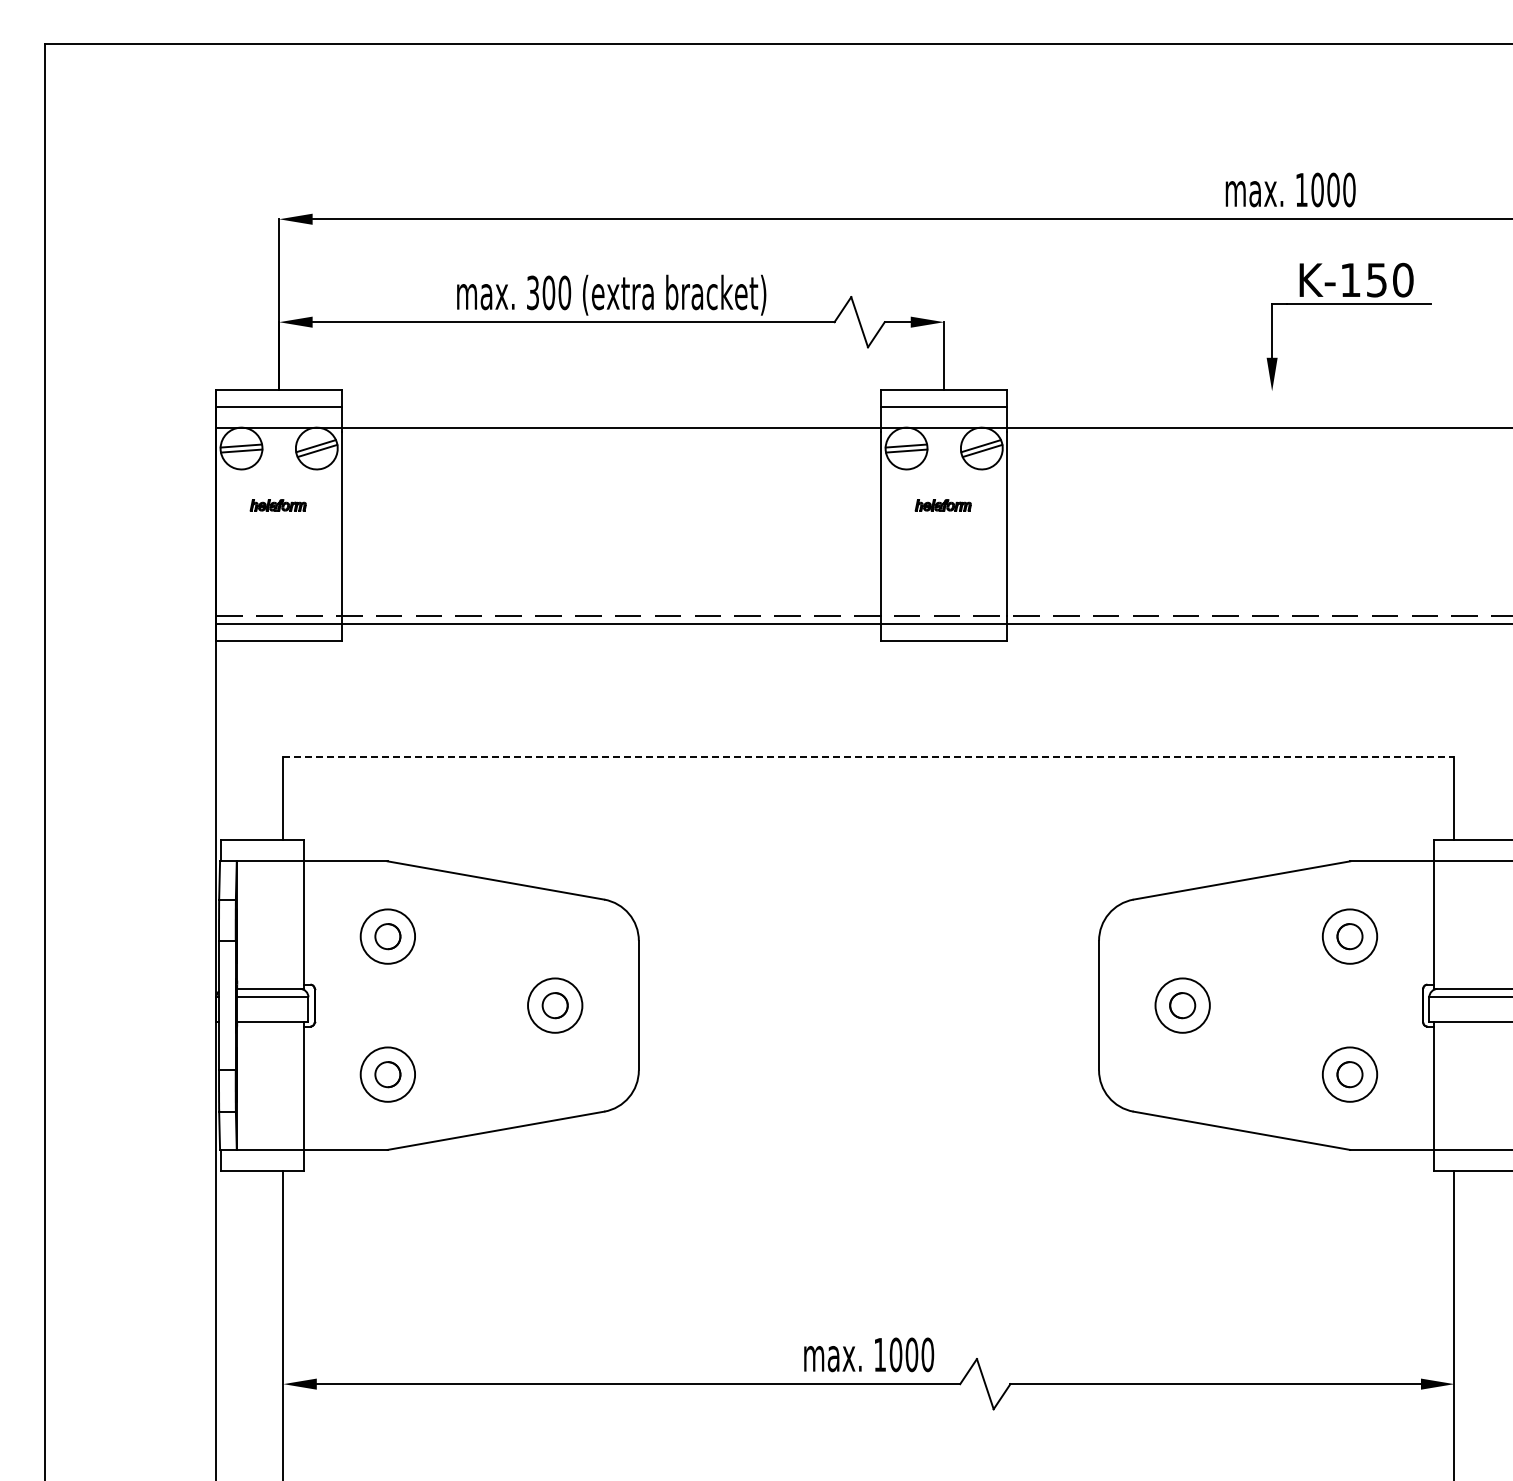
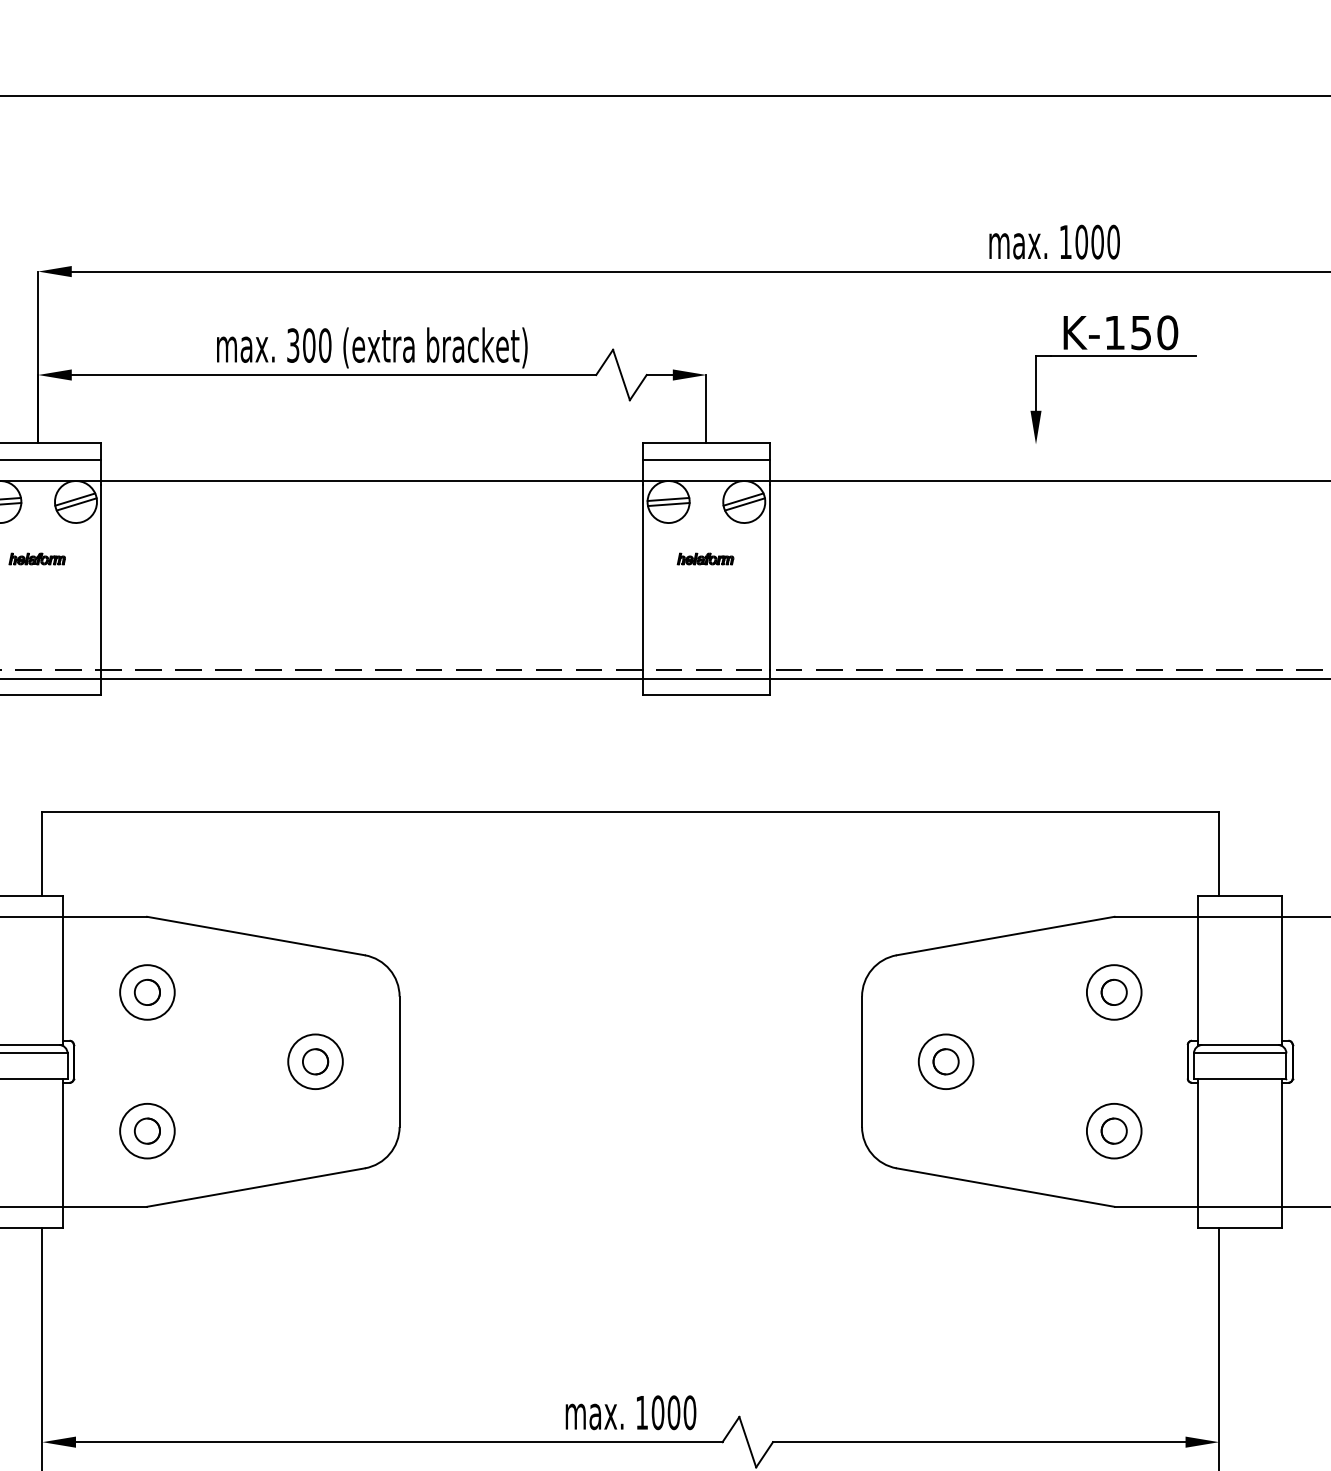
line: (868, 756) -> (630, 811), dashed -> solid

